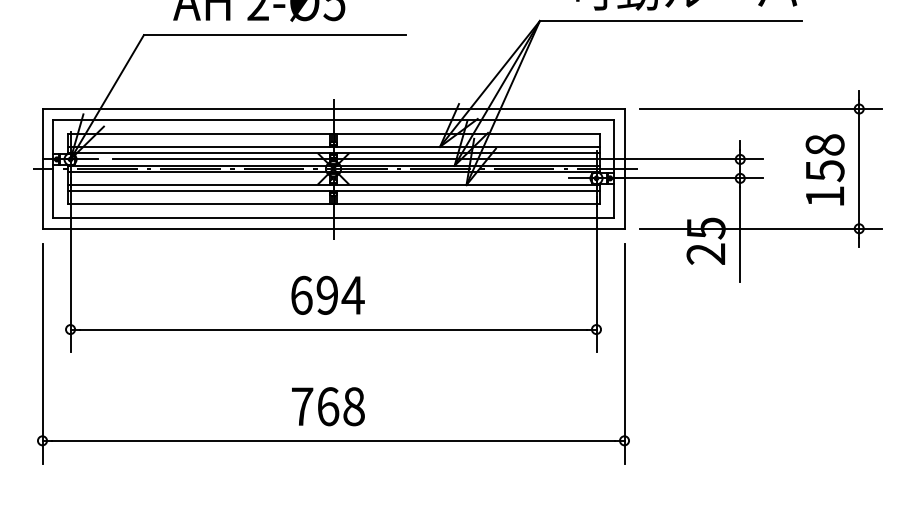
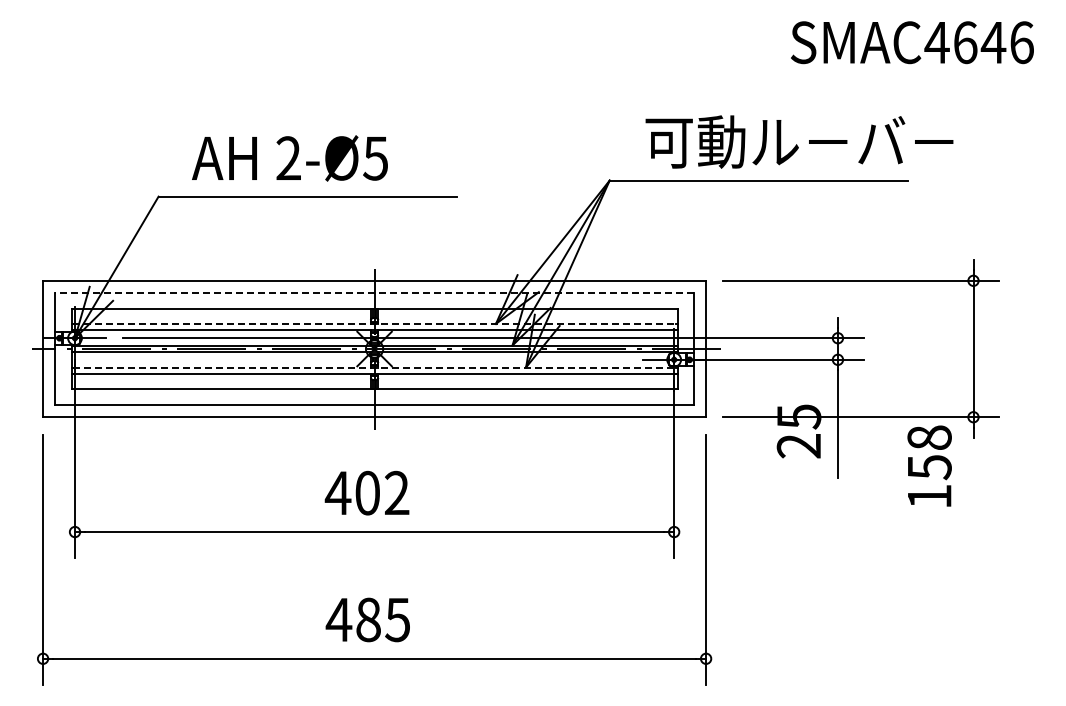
line: (333, 119) -> (374, 292), solid -> dashed
line: (333, 147) -> (374, 324), solid -> dashed
text: (825, 169) -> (929, 465), moved
line: (333, 185) -> (374, 367), solid -> dashed
text: (327, 294) -> (367, 492), 694 -> 402
text: (327, 406) -> (367, 619), 768 -> 485

